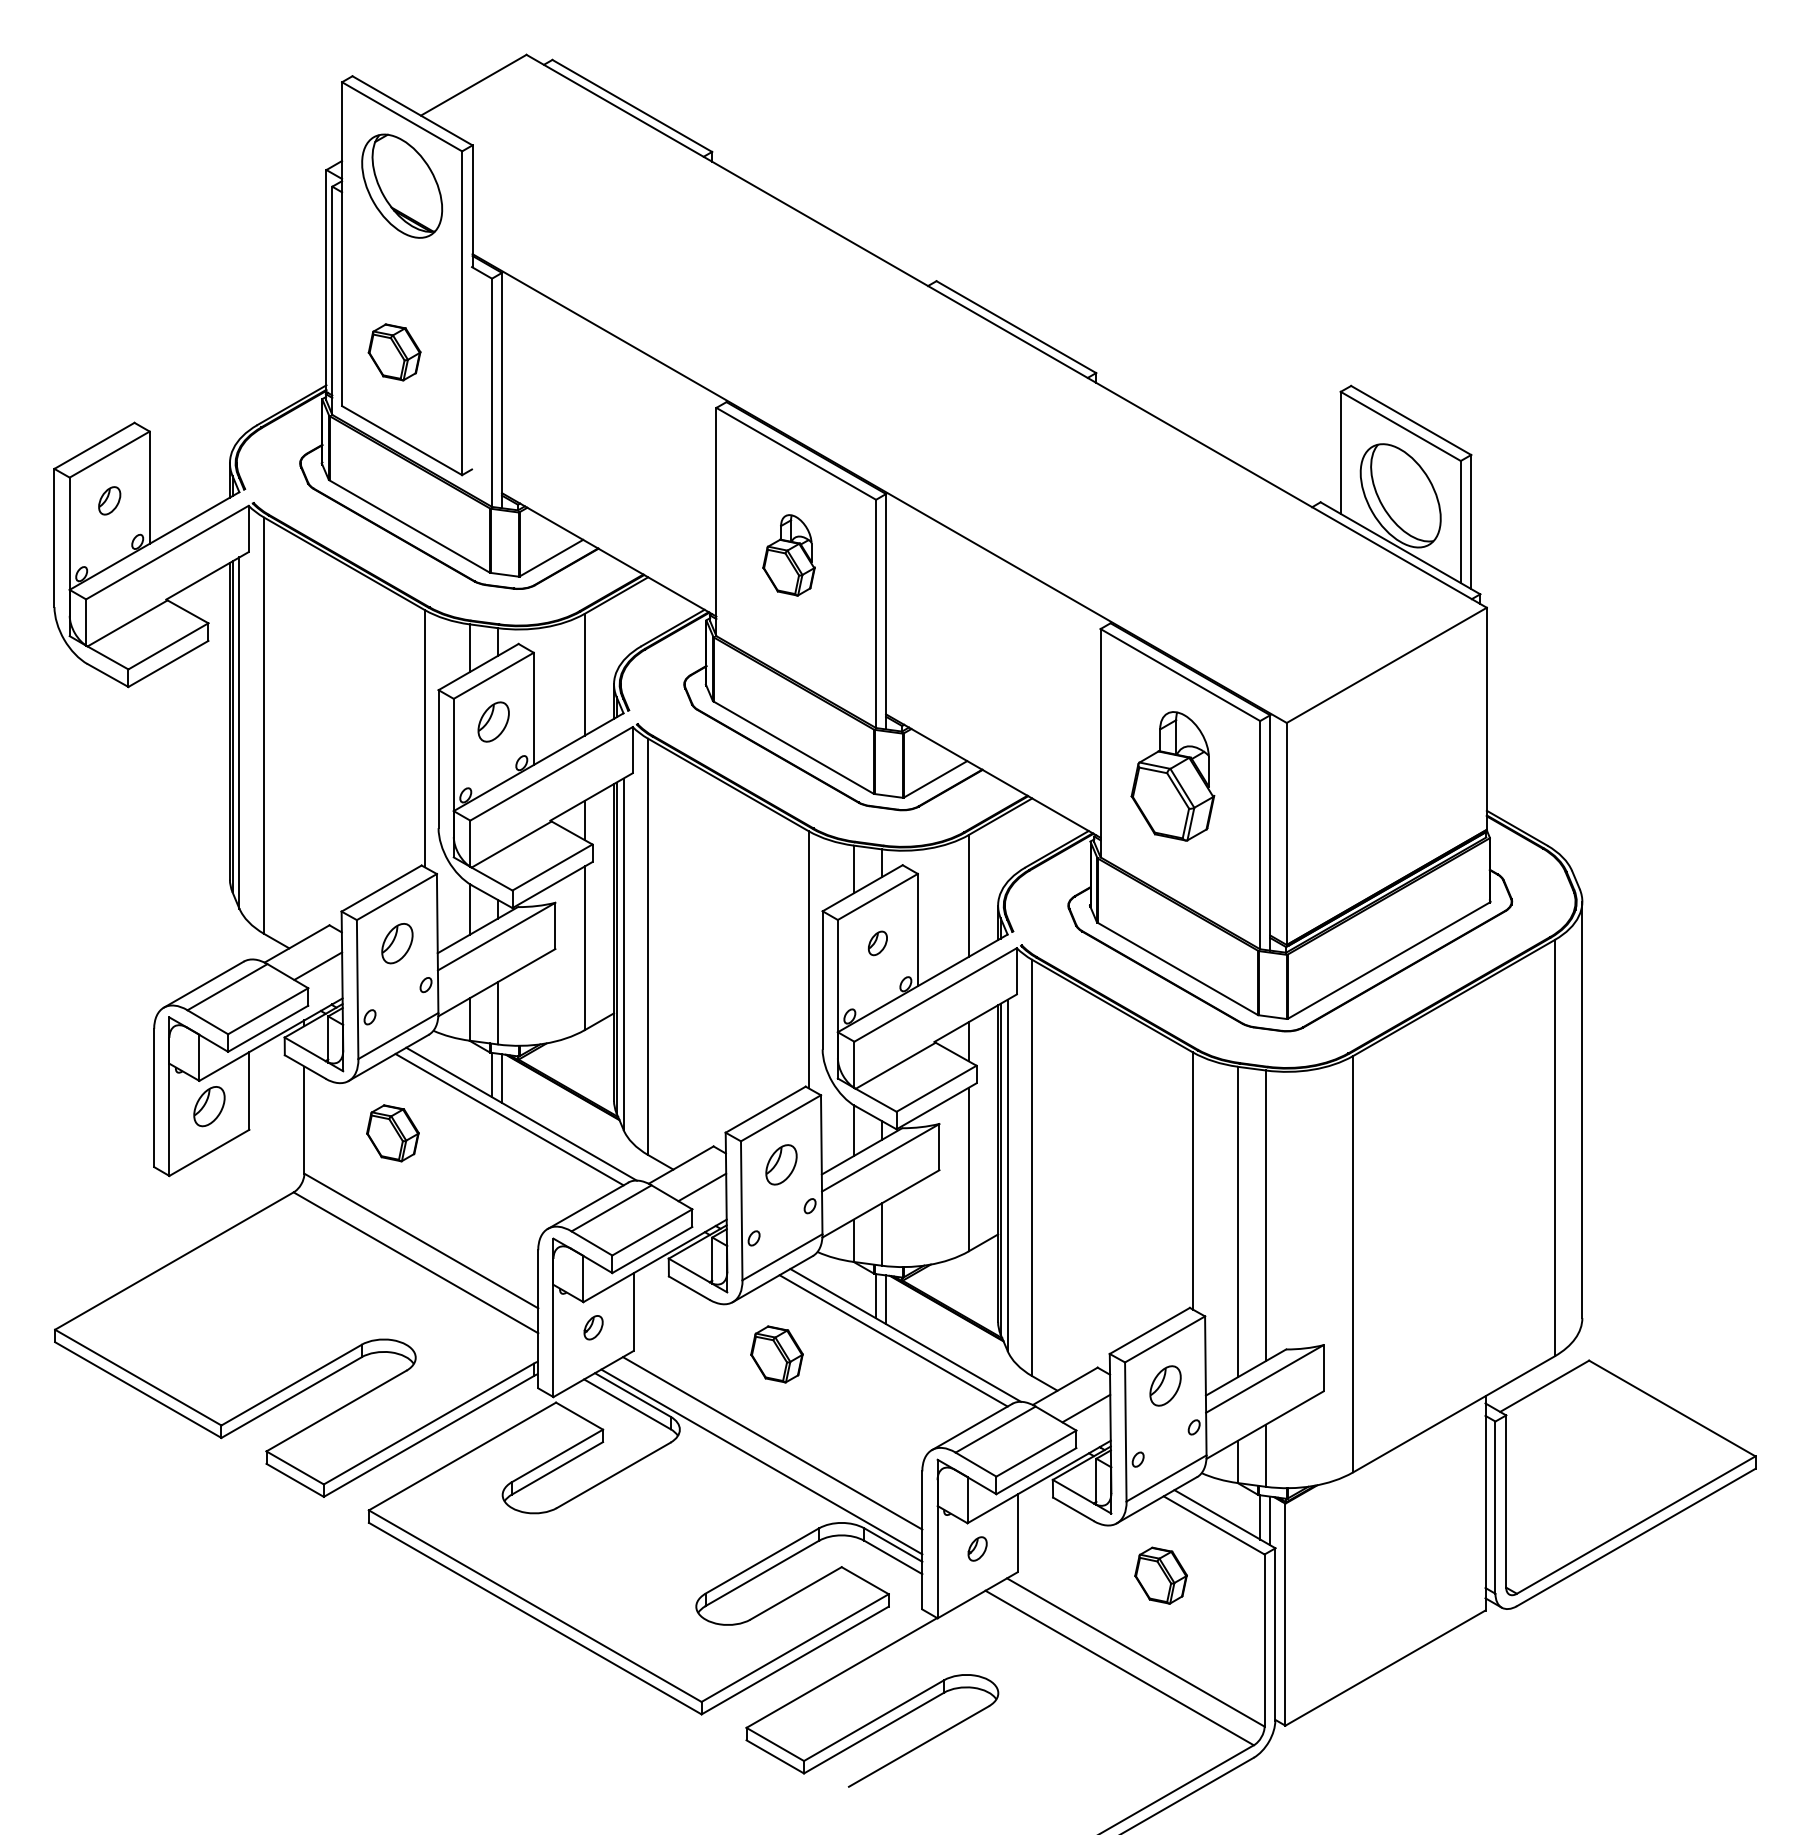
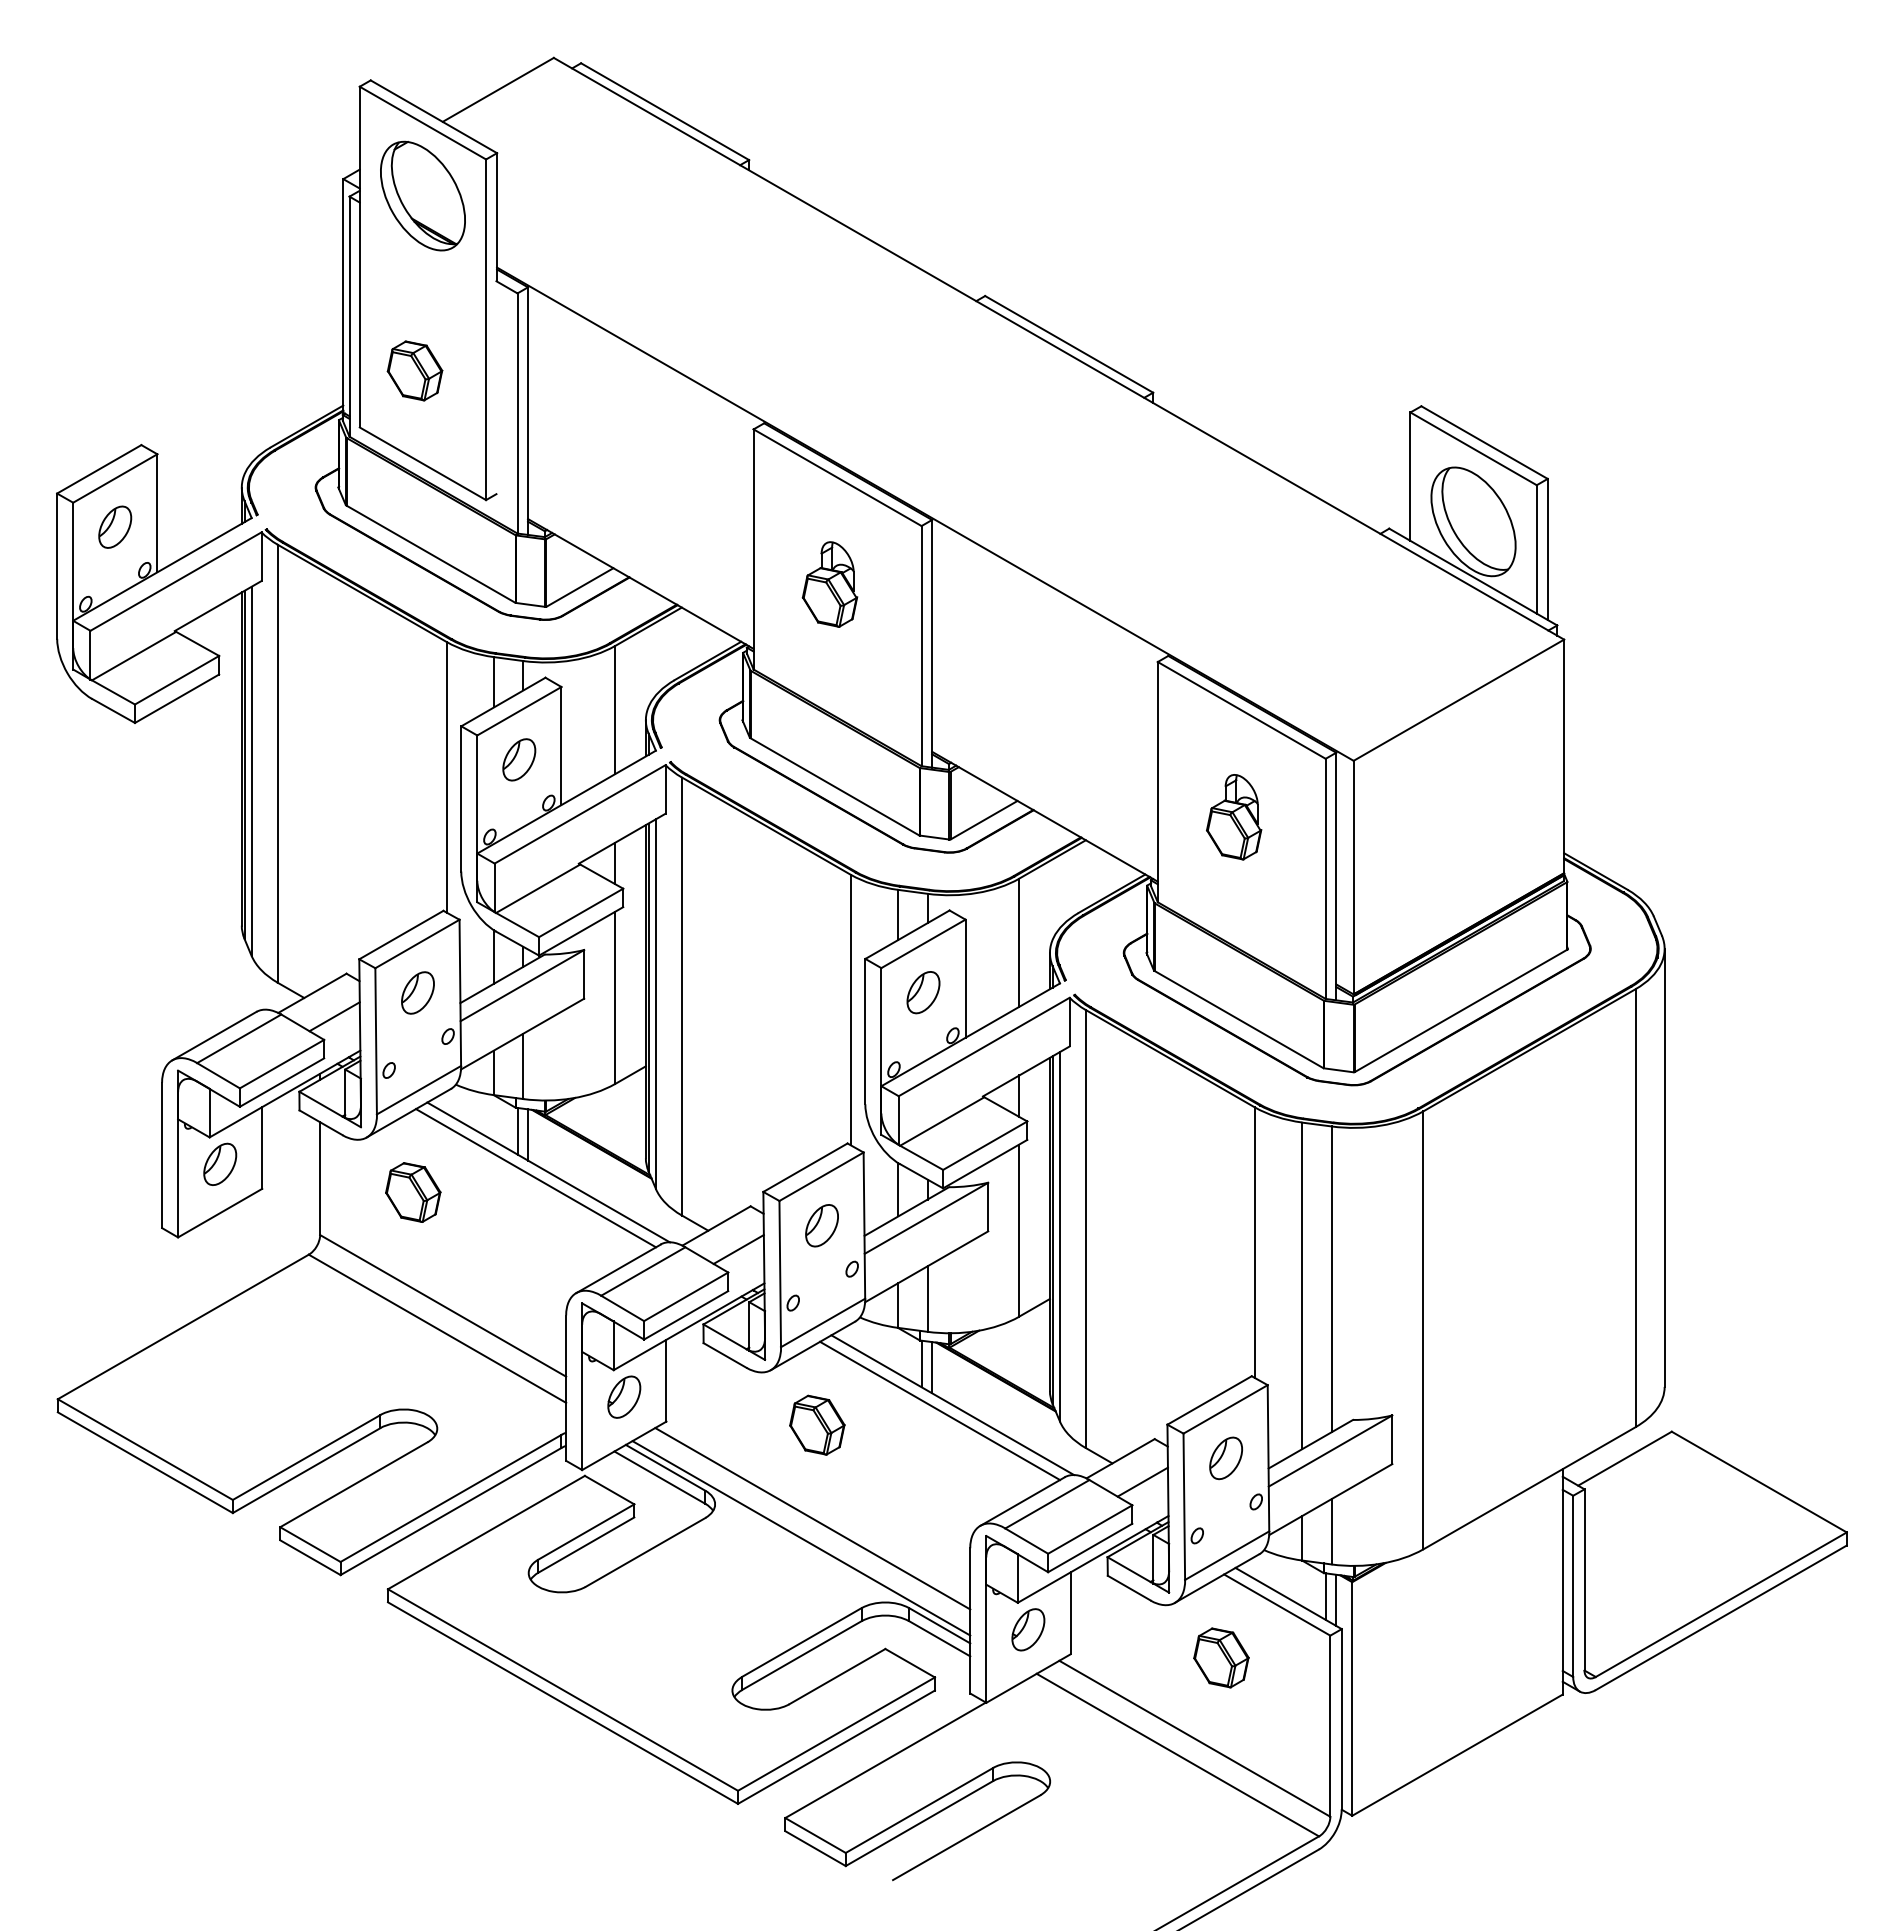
part: (109, 500) -> (115, 526), size x1.43
part: (1173, 776) -> (1234, 817), size x0.62
part: (877, 943) -> (923, 992), size x1.67
part: (593, 1327) -> (624, 1396), size x1.67
part: (977, 1548) -> (1028, 1629), size x1.67

